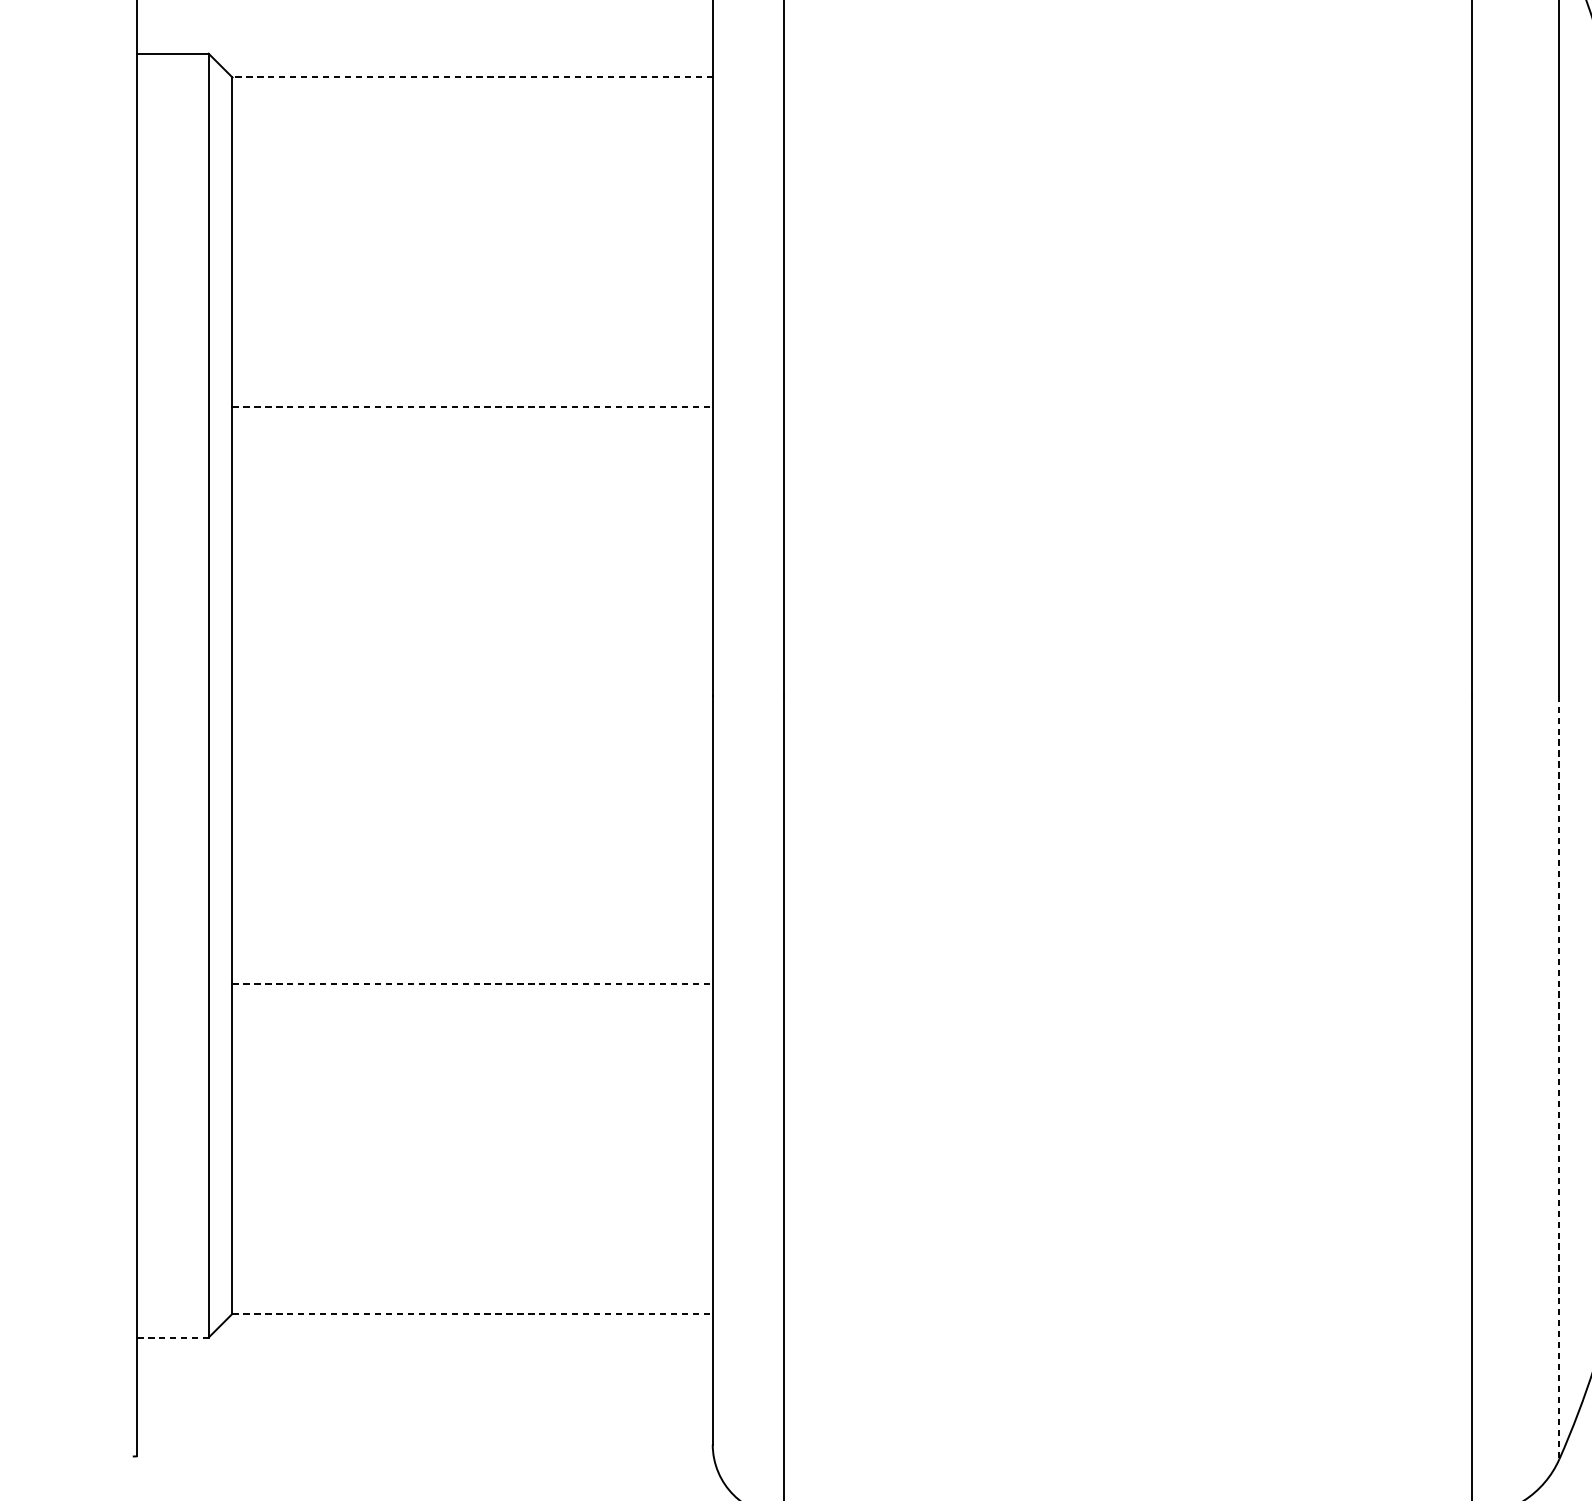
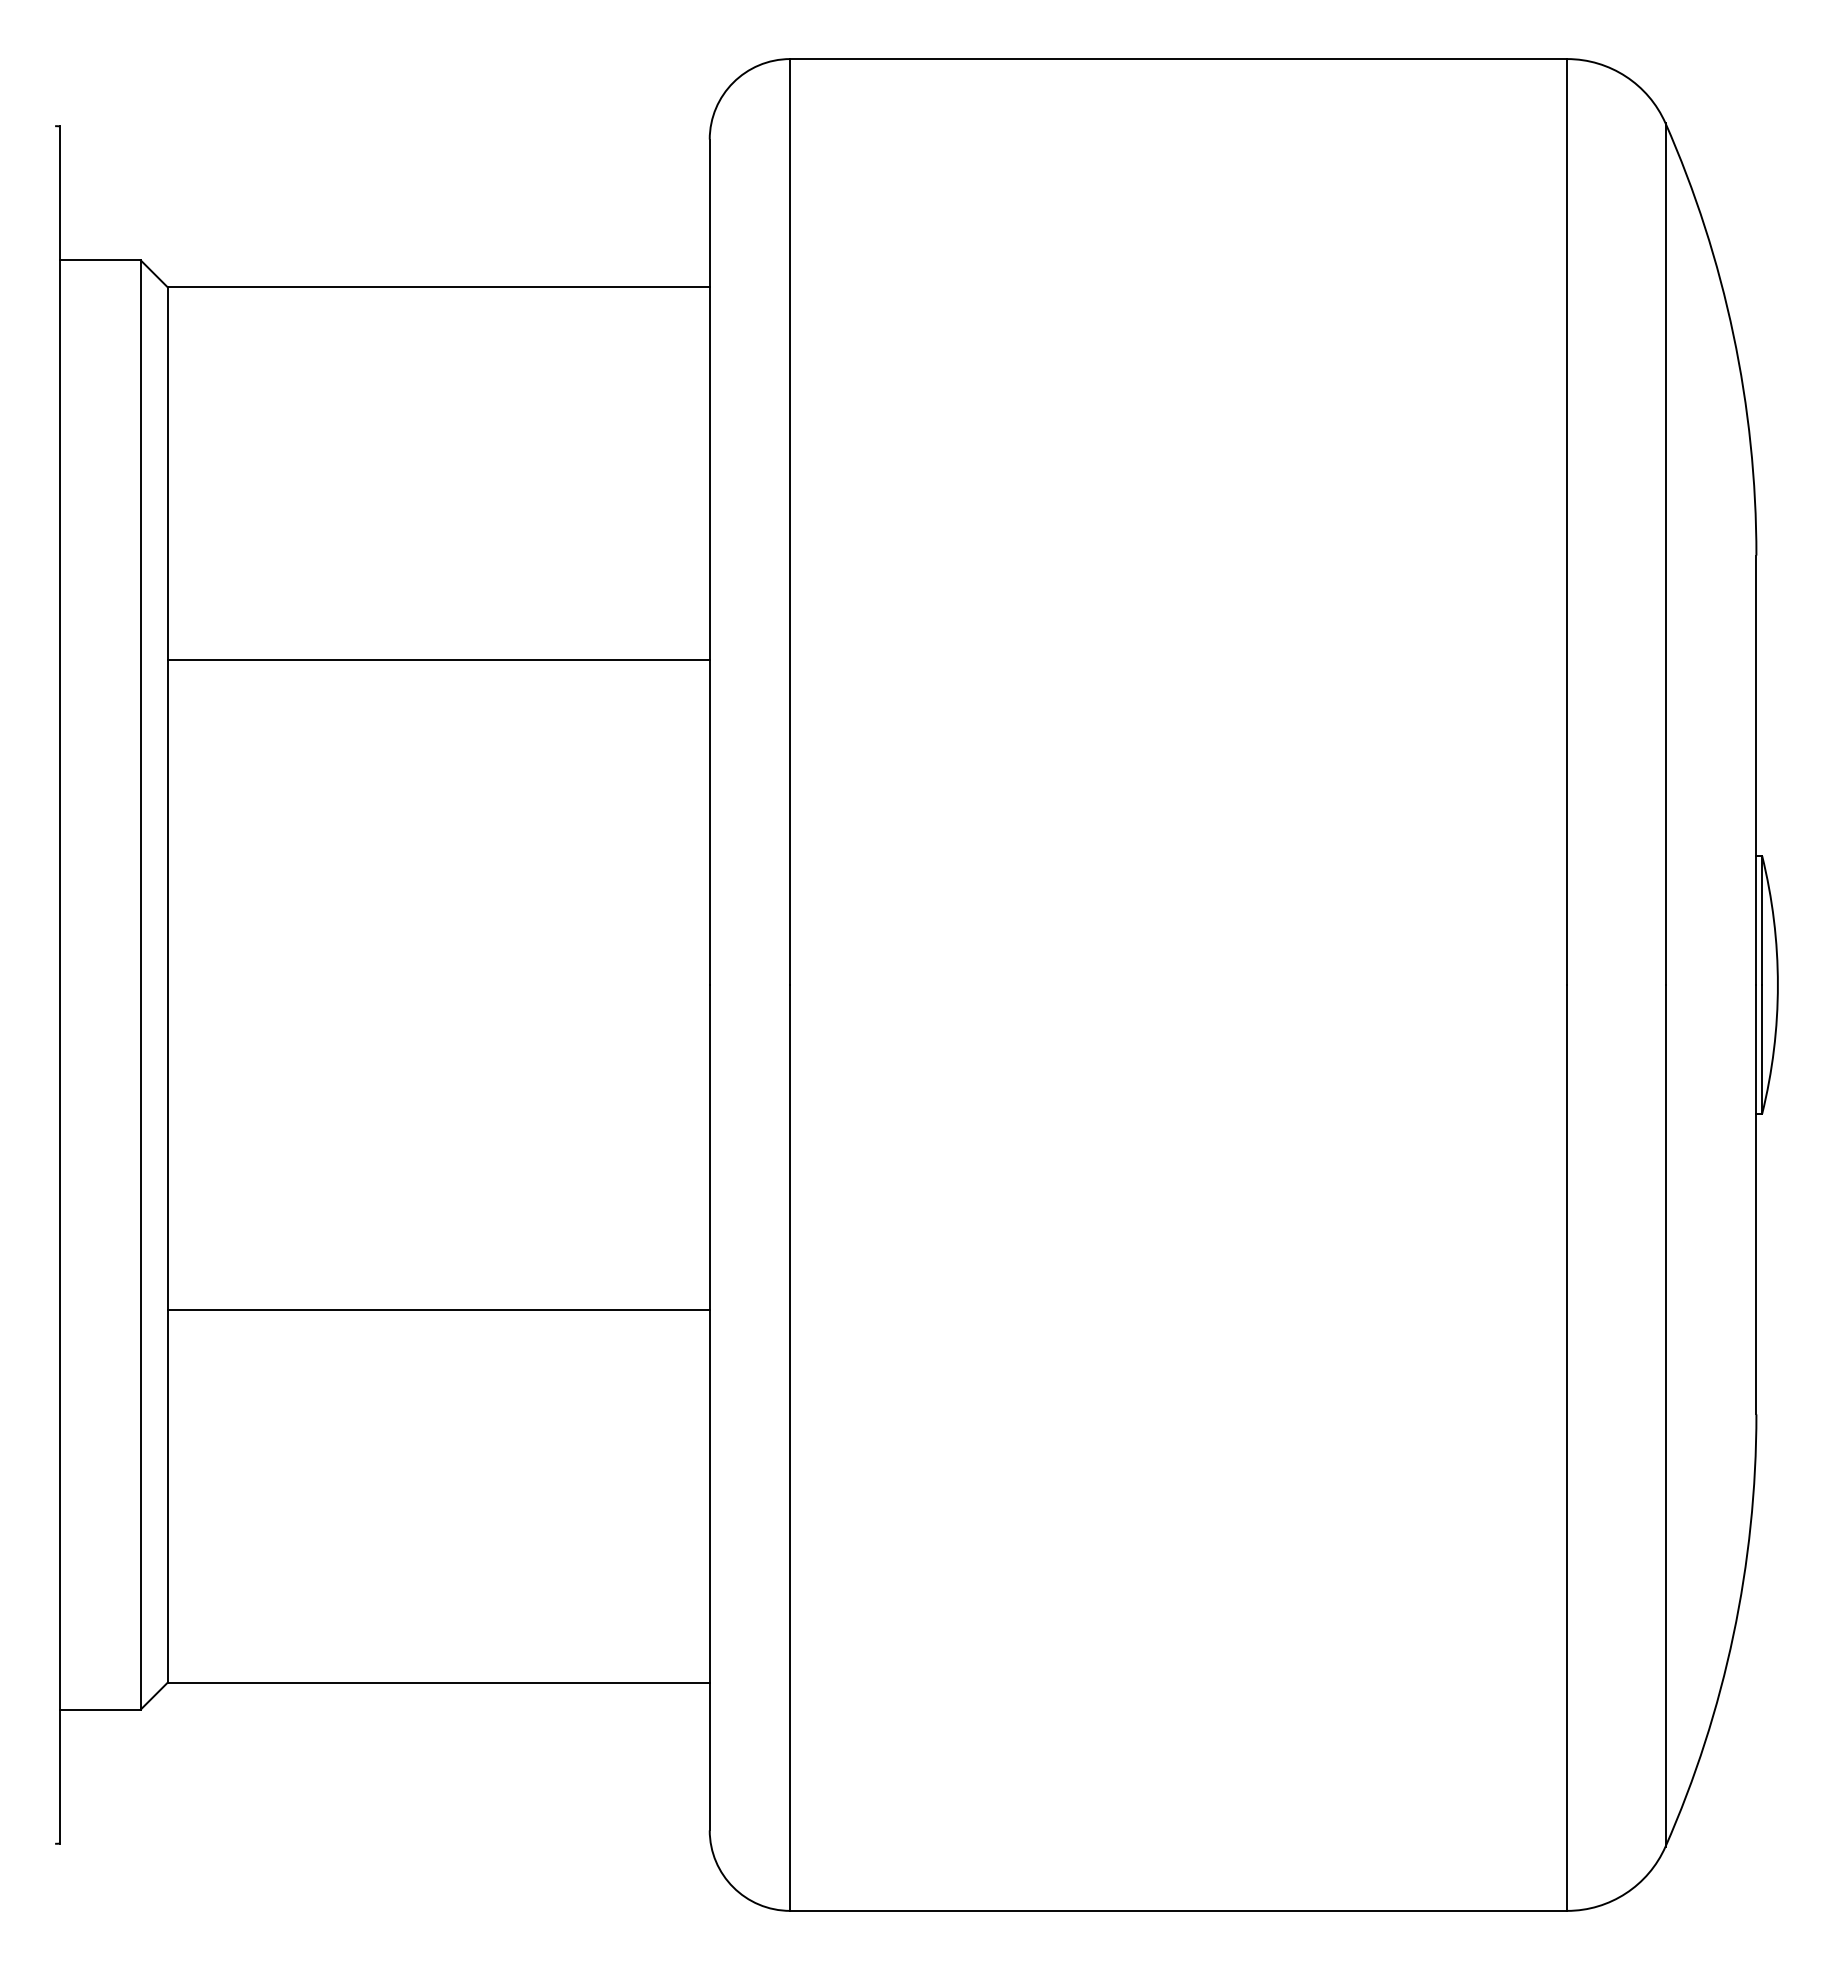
line: (472, 77) -> (438, 287), dashed -> solid
line: (473, 407) -> (439, 659), dashed -> solid
line: (473, 984) -> (439, 1310), dashed -> solid
line: (1559, 1077) -> (1665, 1415), dashed -> solid
line: (473, 1313) -> (439, 1682), dashed -> solid
line: (173, 1337) -> (101, 1709), dashed -> solid

